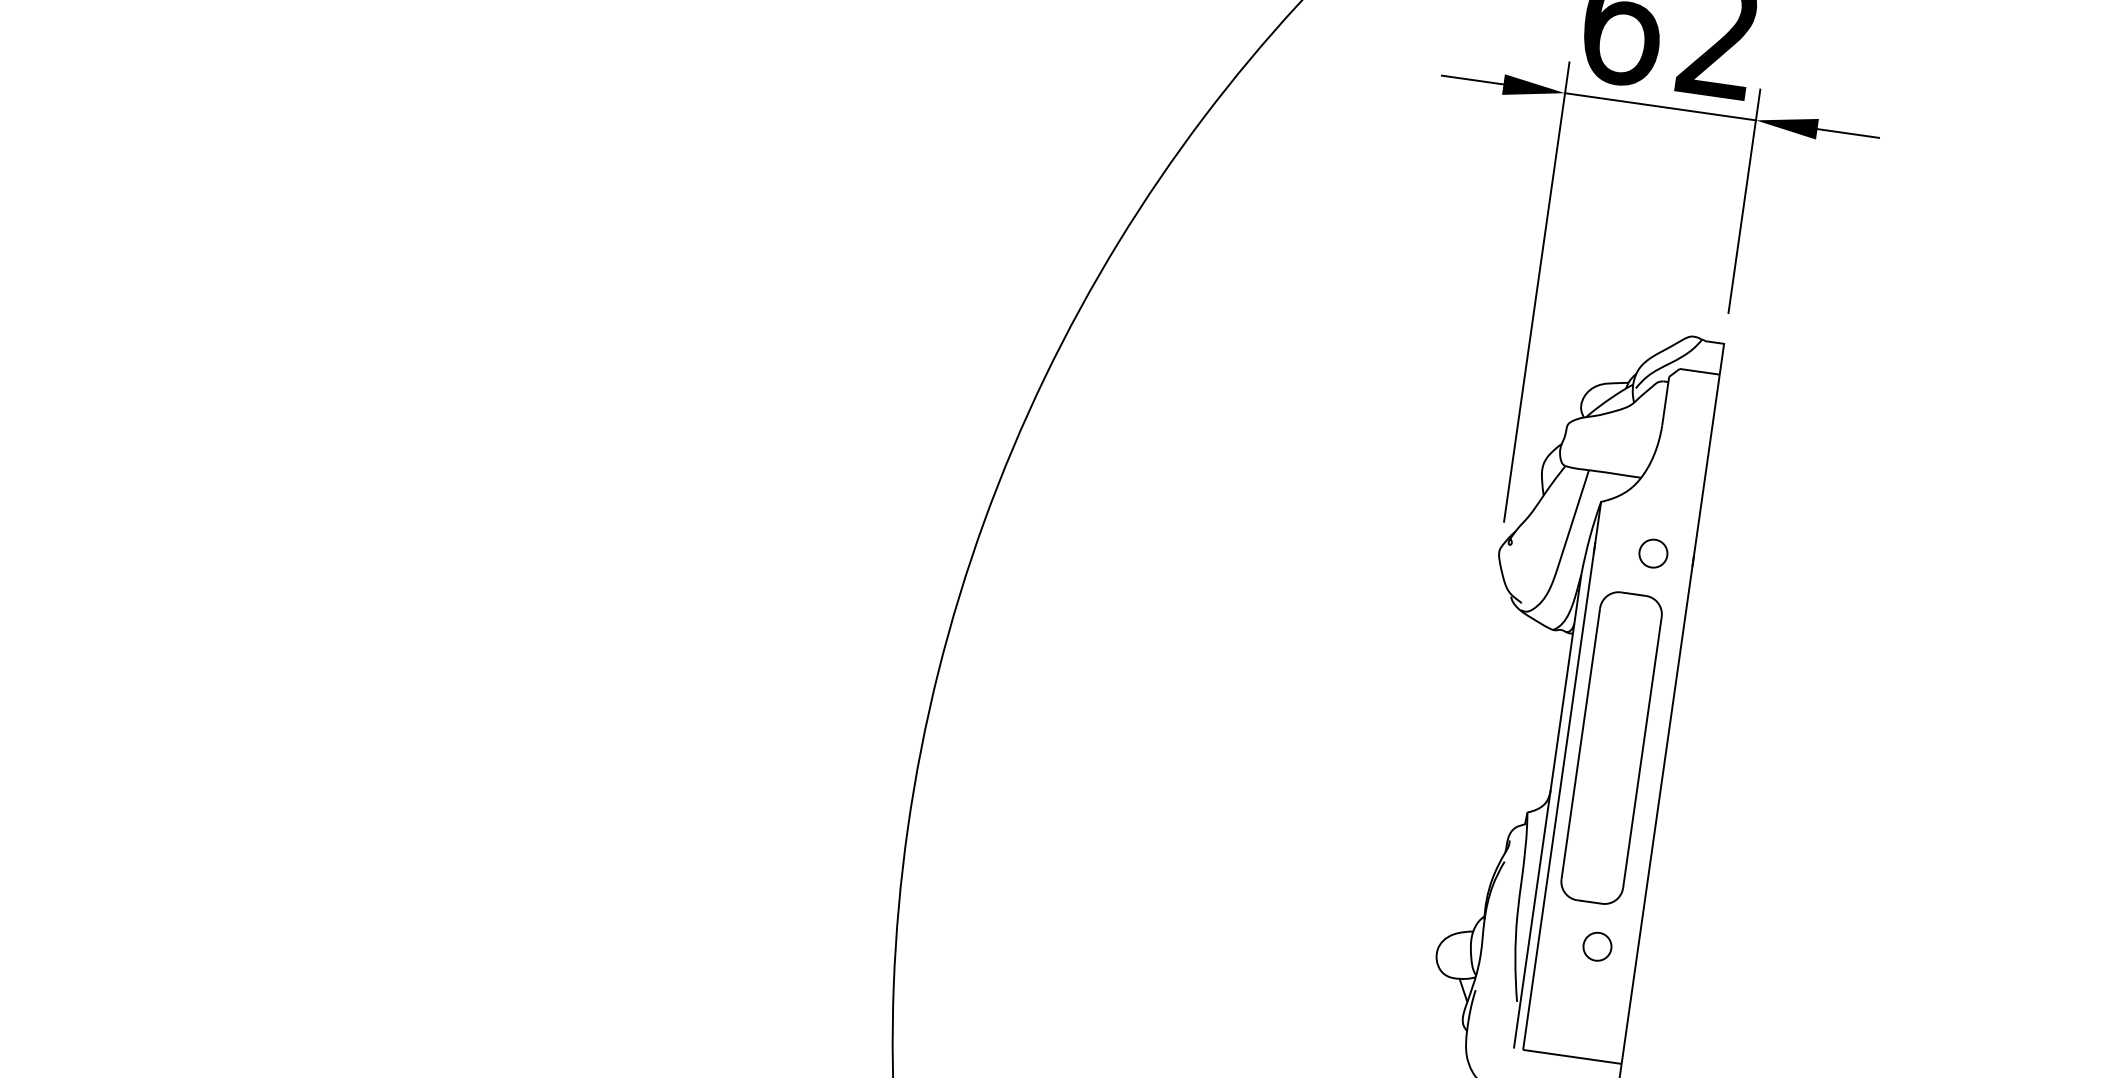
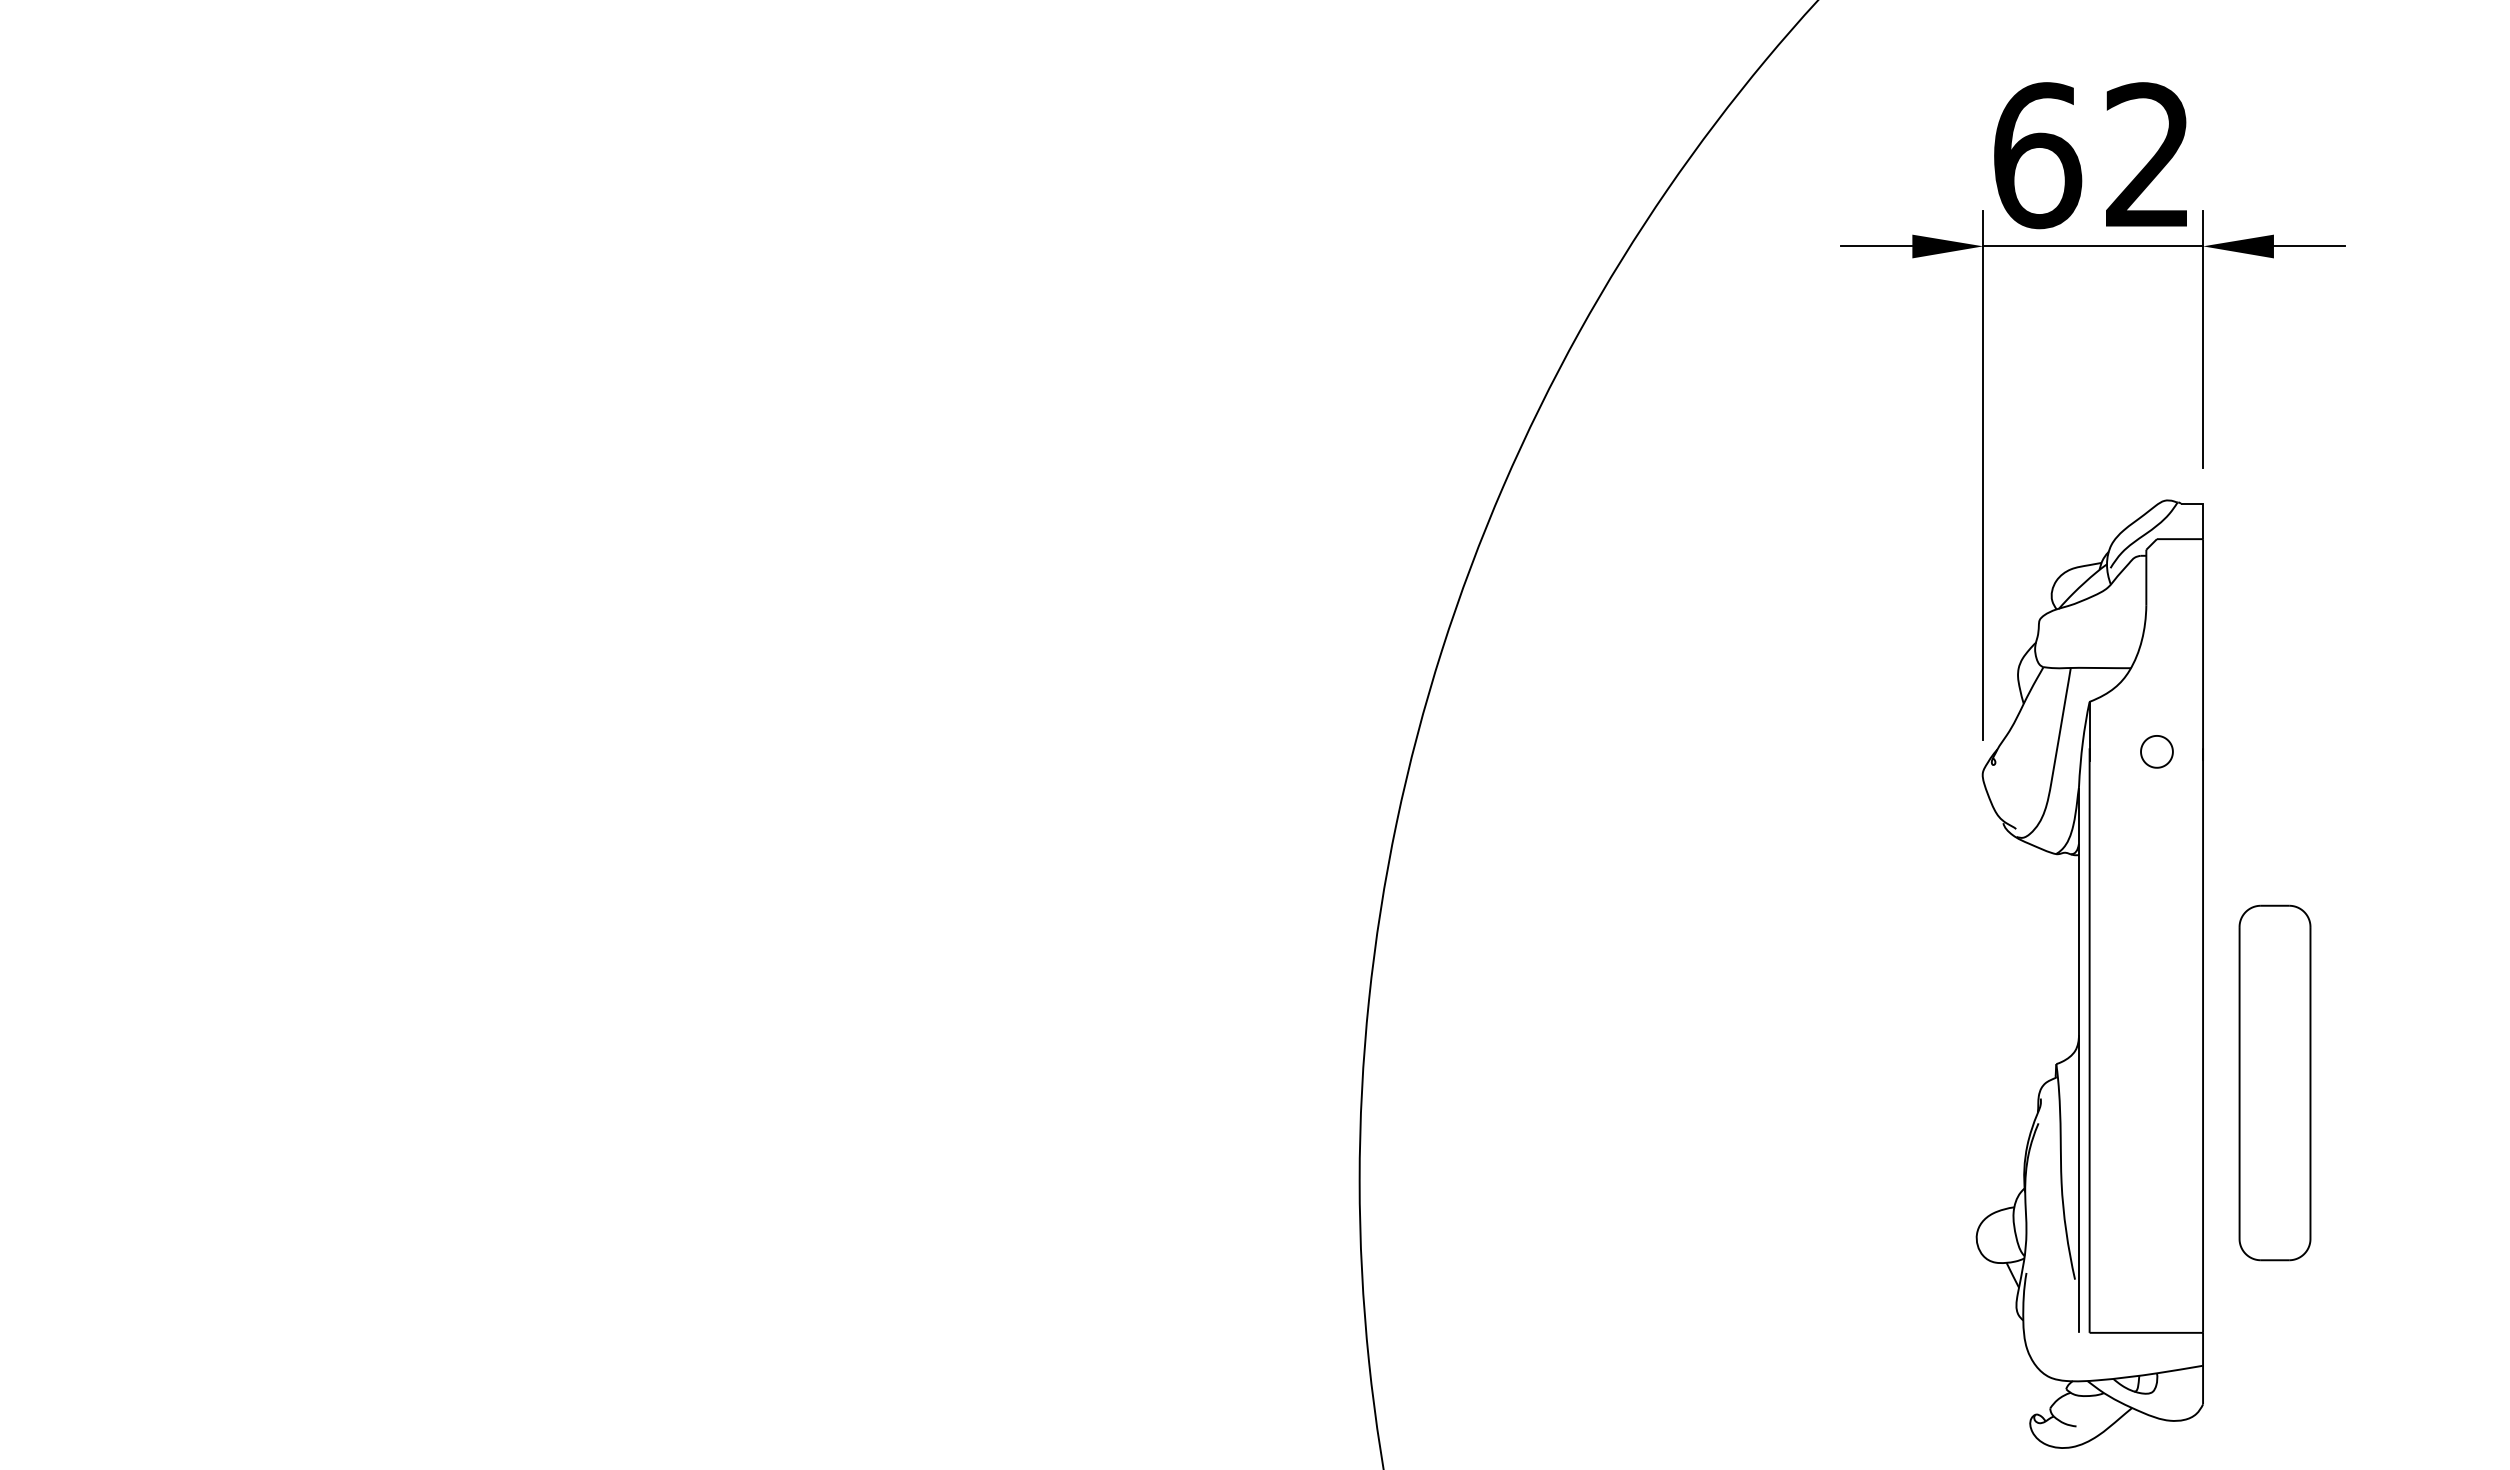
part: (1611, 747) -> (2274, 1082), moved
part: (1597, 946) -> (2156, 1204), removed

